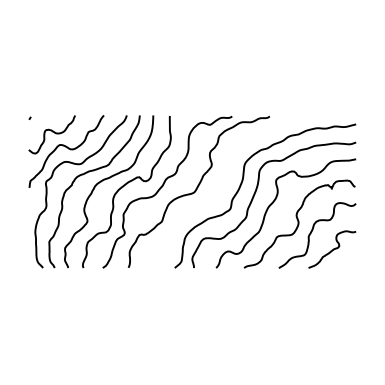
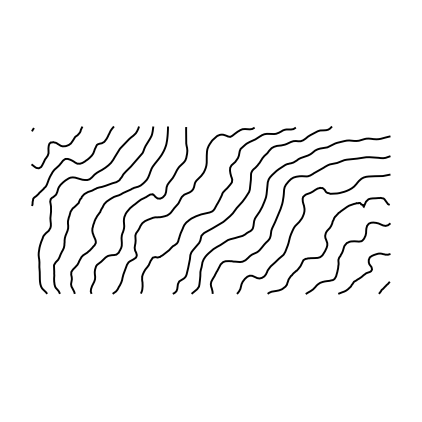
curve: (221, 185) -> (242, 203), added
line: (350, 262) -> (384, 287), added

